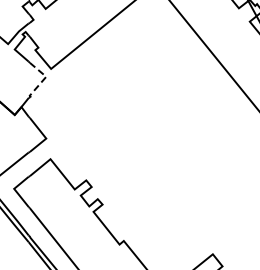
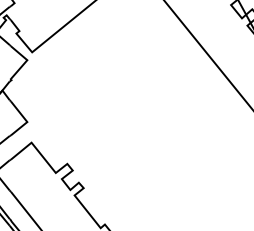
line: (45, 77) -> (26, 60), dashed -> solid

